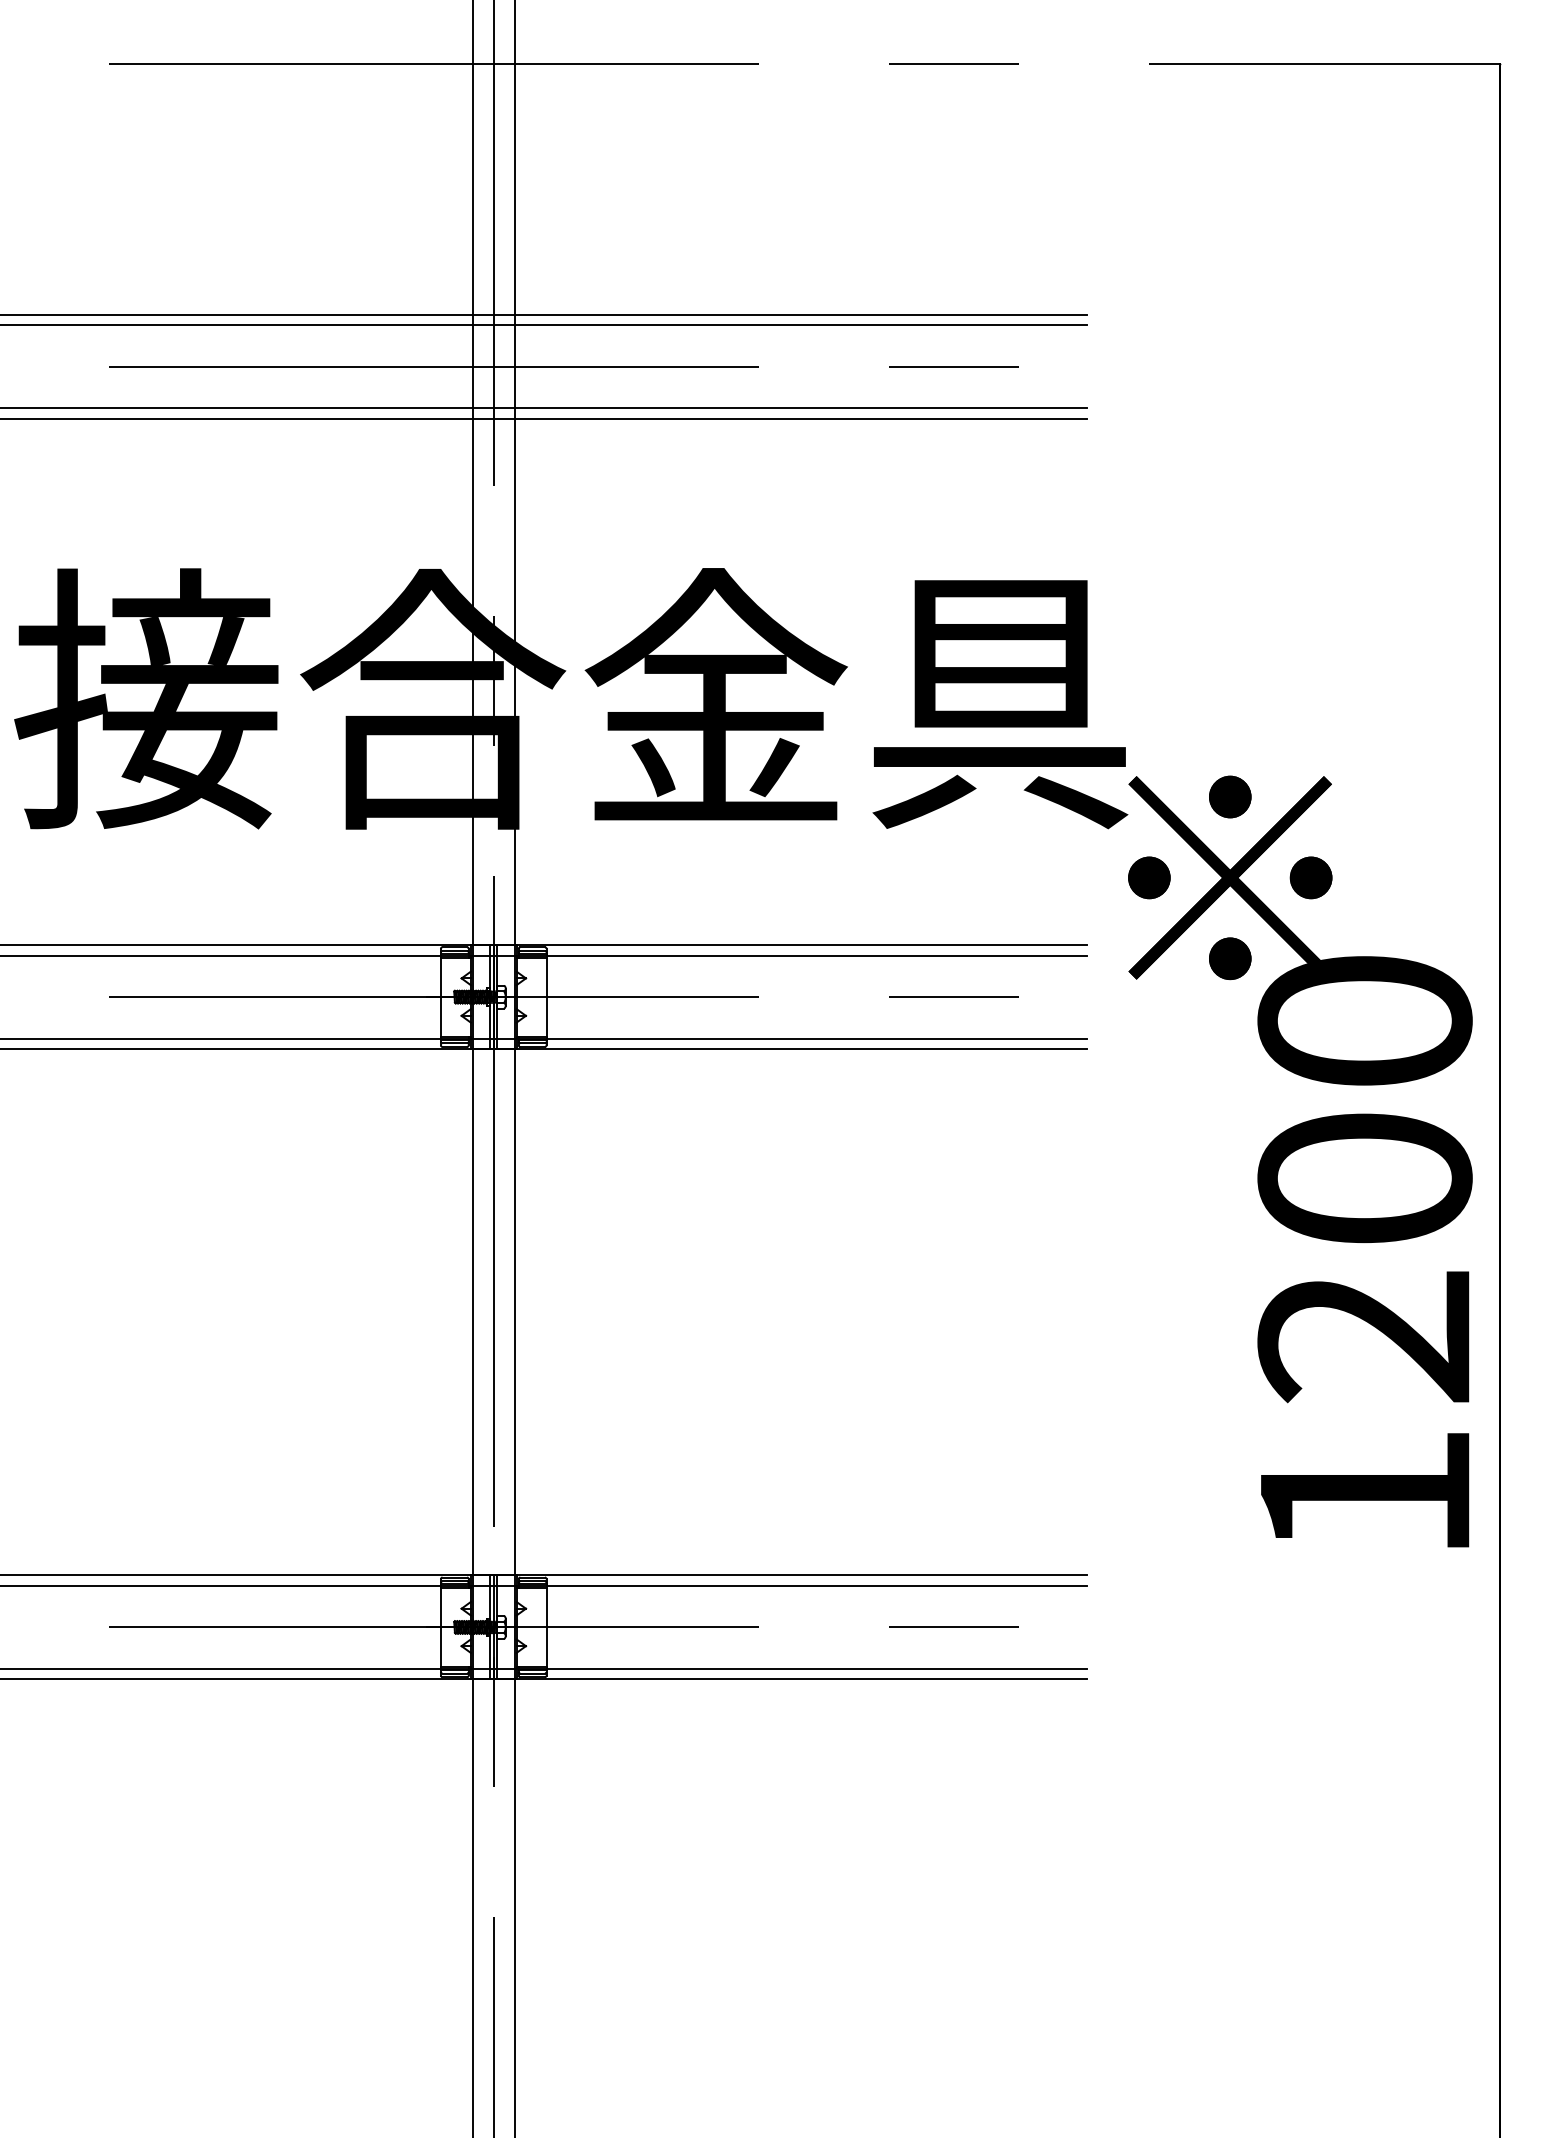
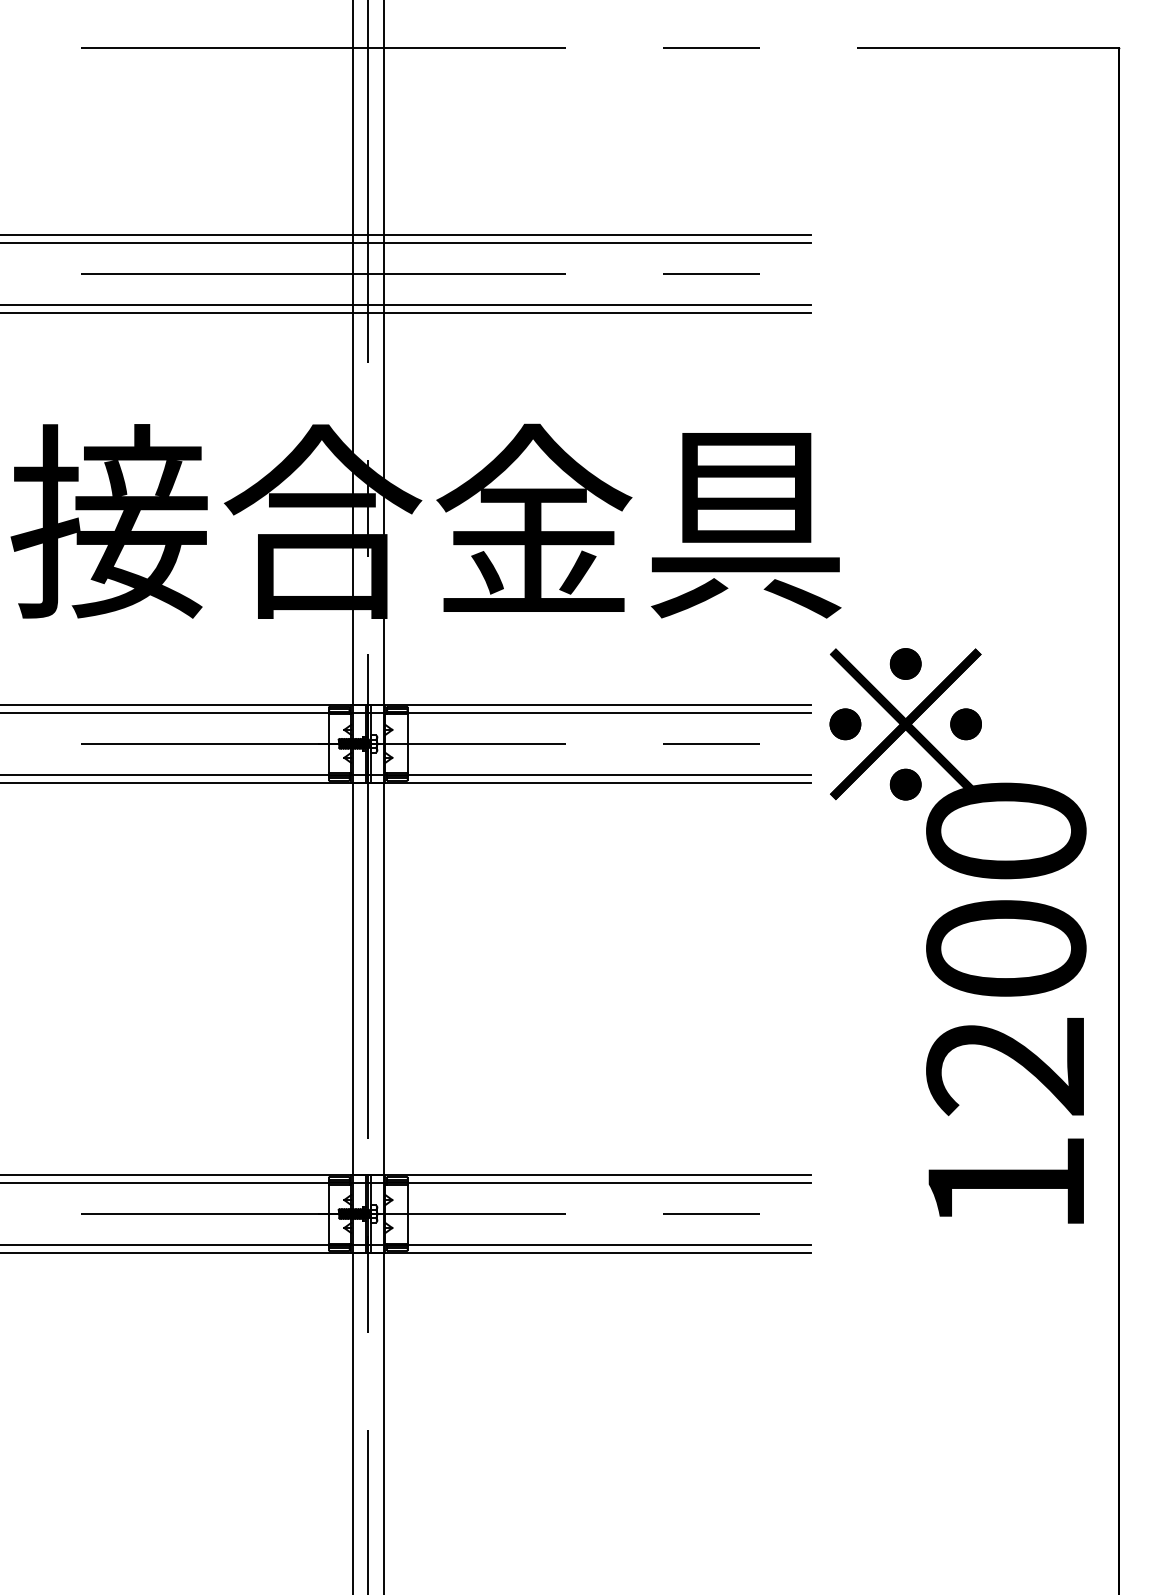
text: (1300, 1161) -> (958, 935), moved

